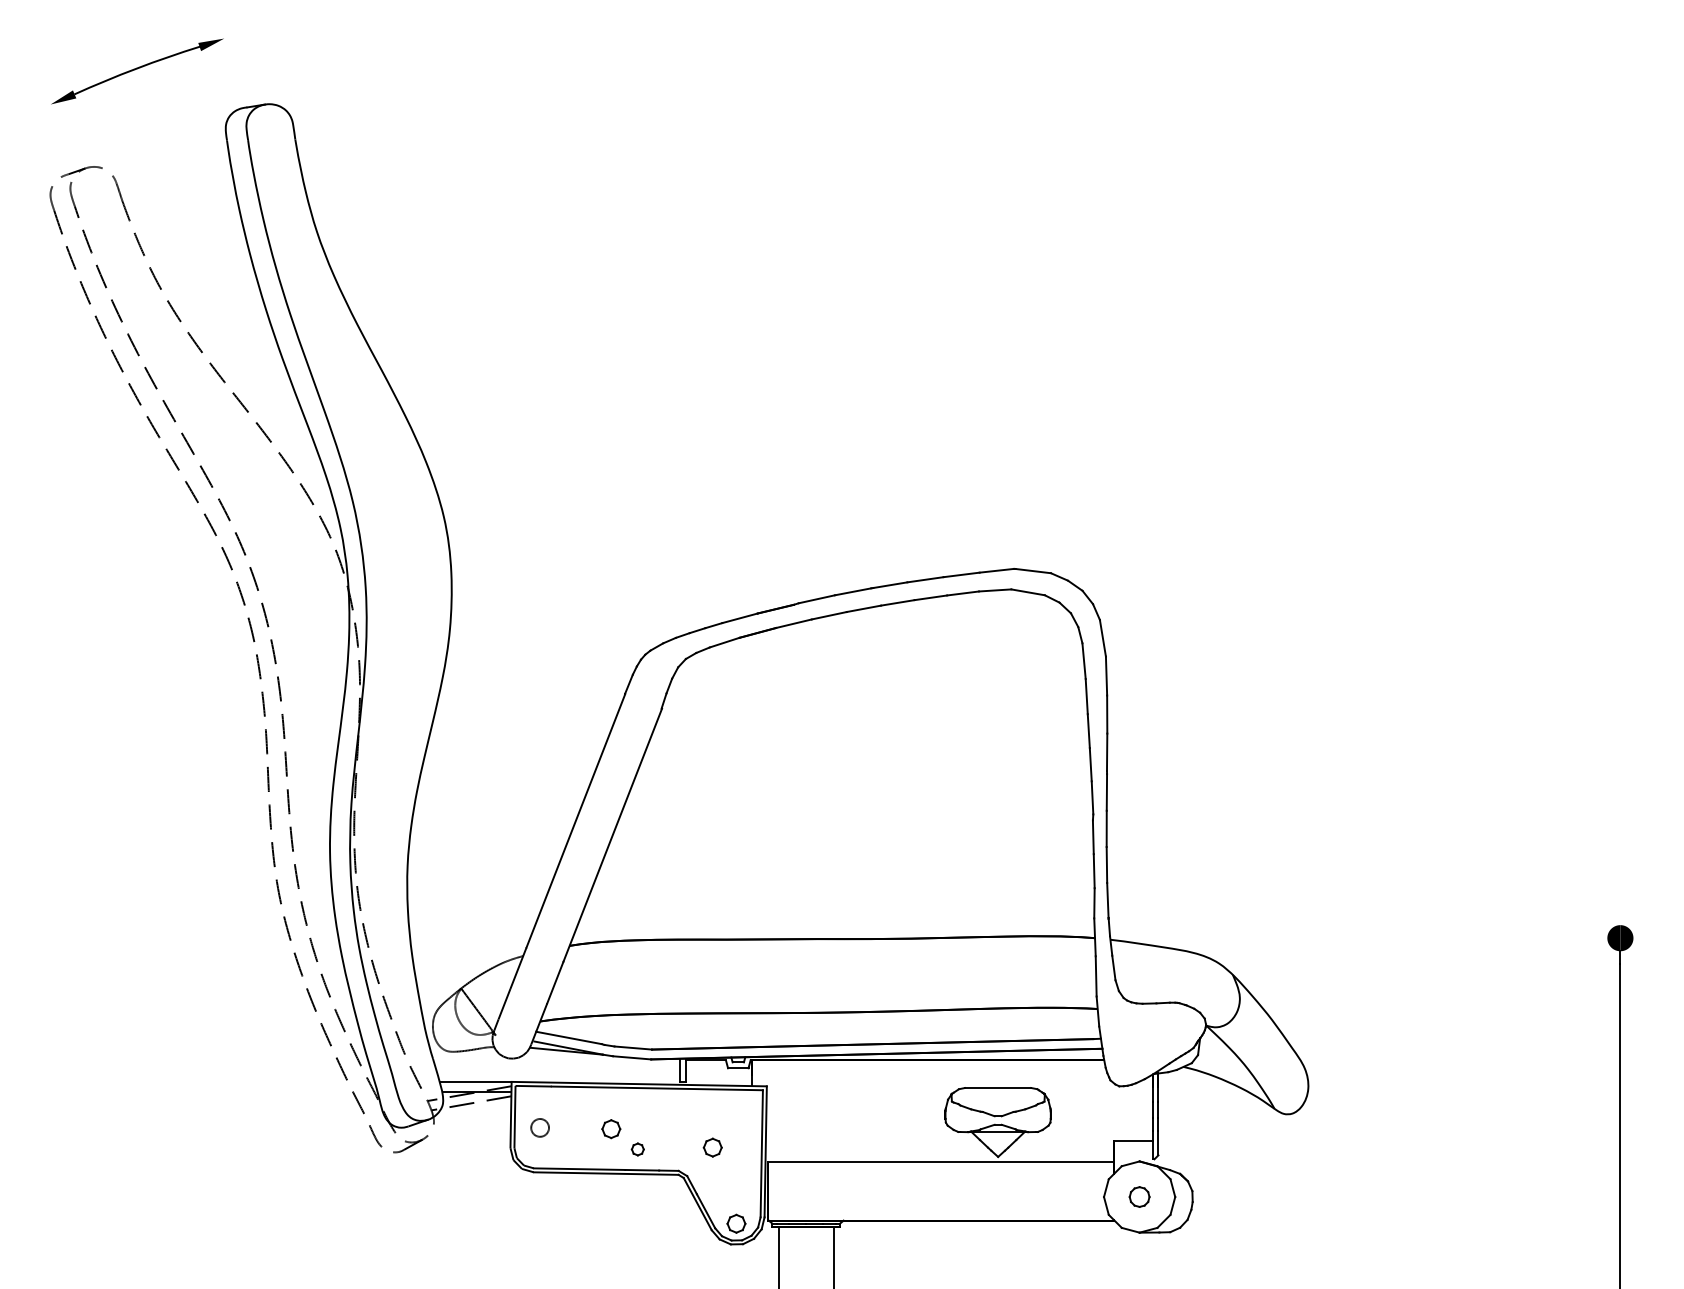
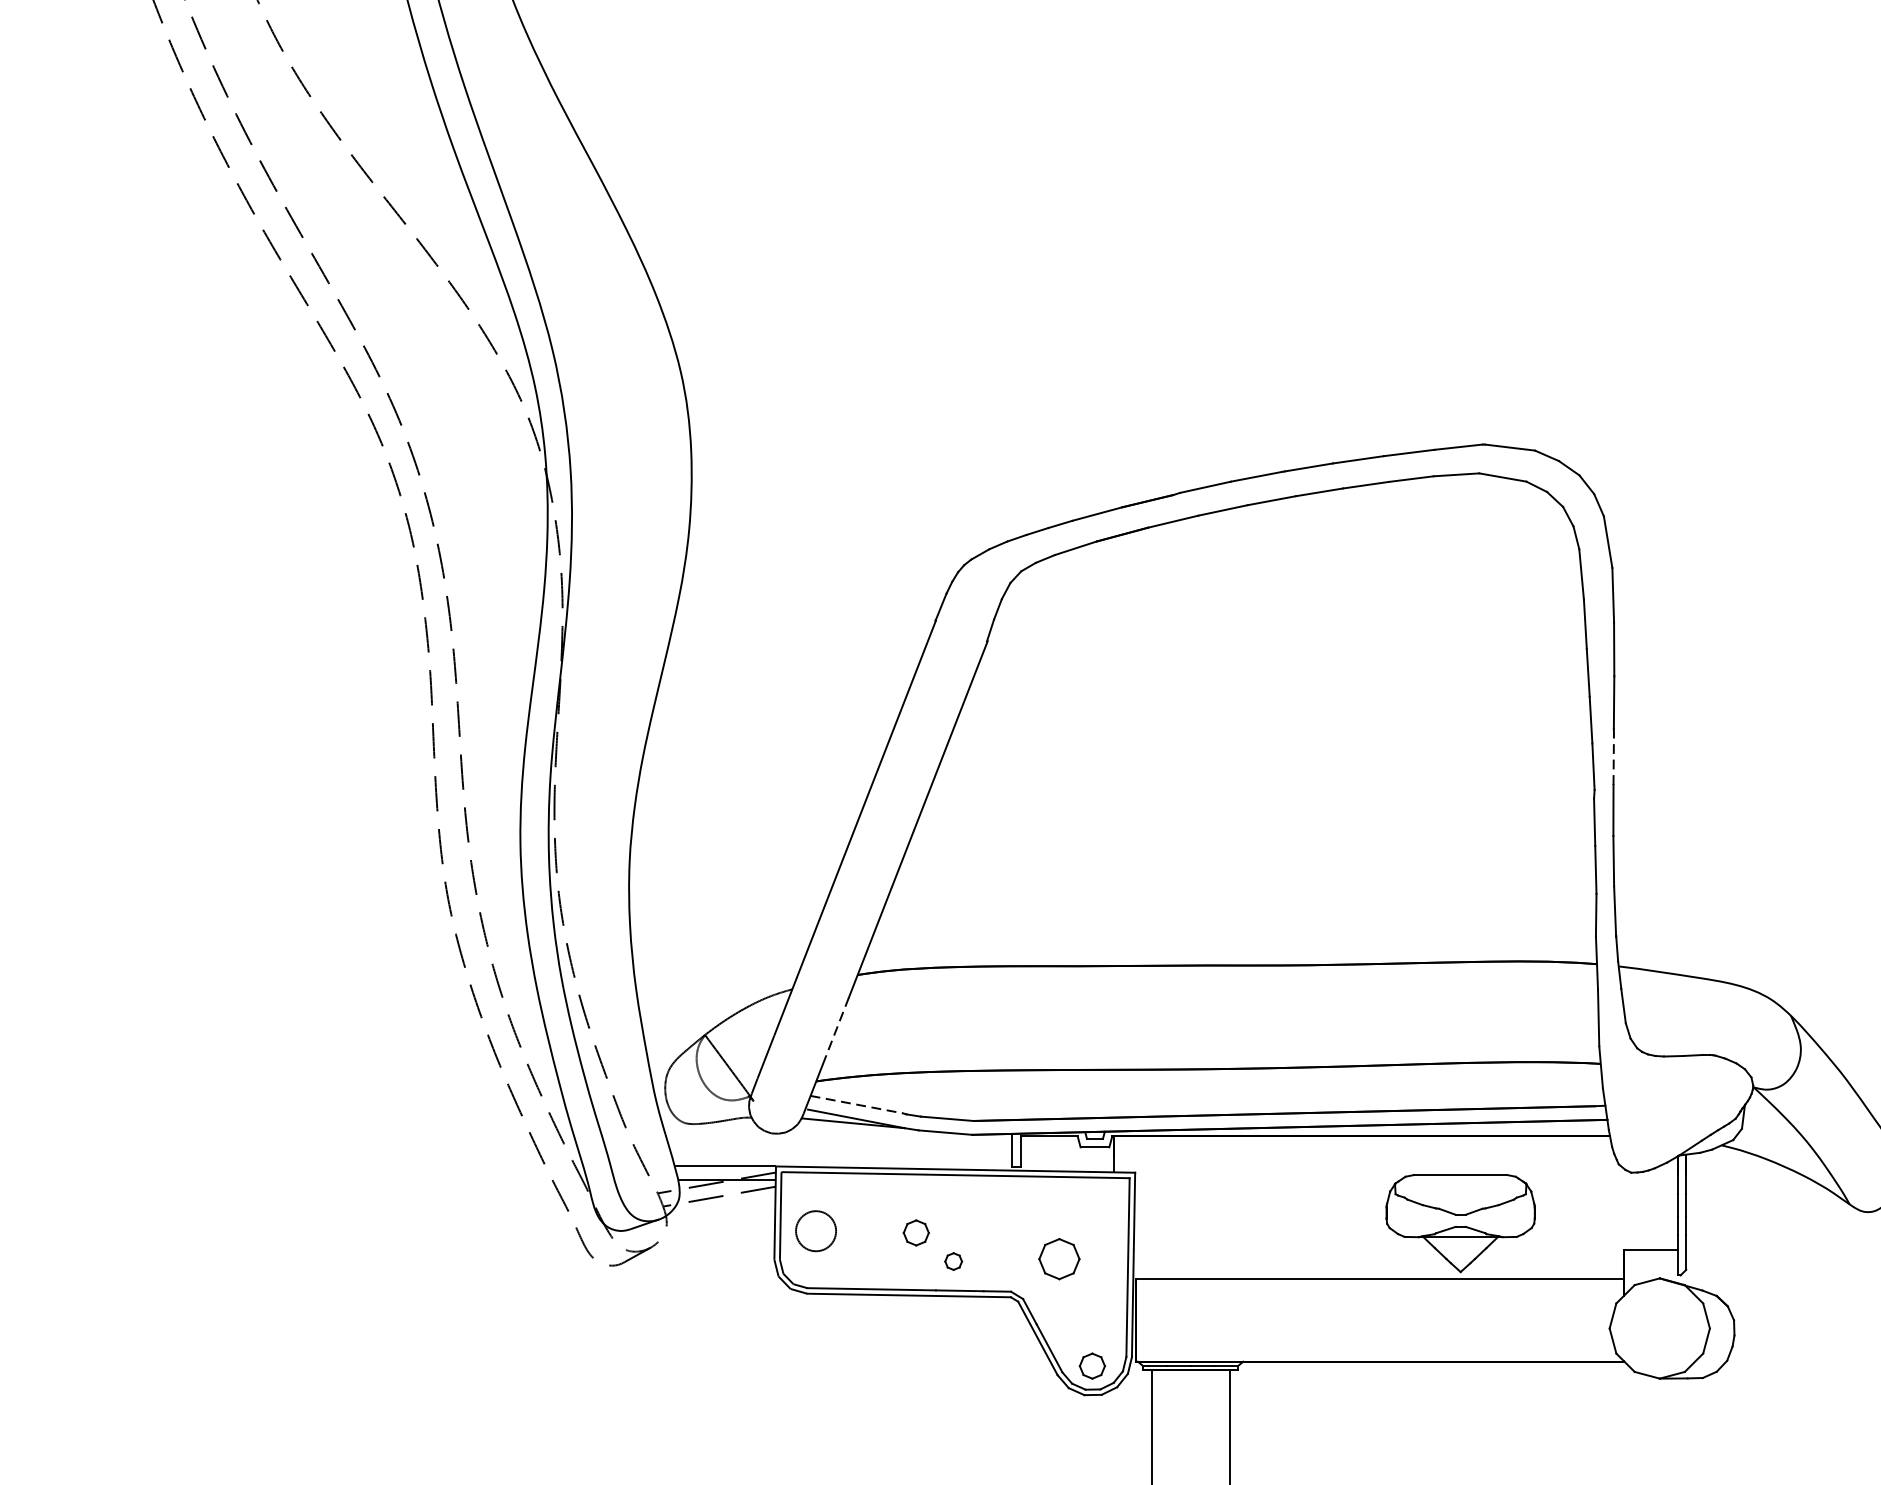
line: (1106, 791) -> (1613, 757), solid -> dashed
line: (555, 983) -> (837, 1027), solid -> dashed
line: (569, 1038) -> (857, 1105), solid -> dashed
circle: (540, 1127) -> (816, 1230), size x1.6
part: (712, 1147) -> (1058, 1258), size x1.6
part: (1139, 1196) -> (1659, 1327), removed

